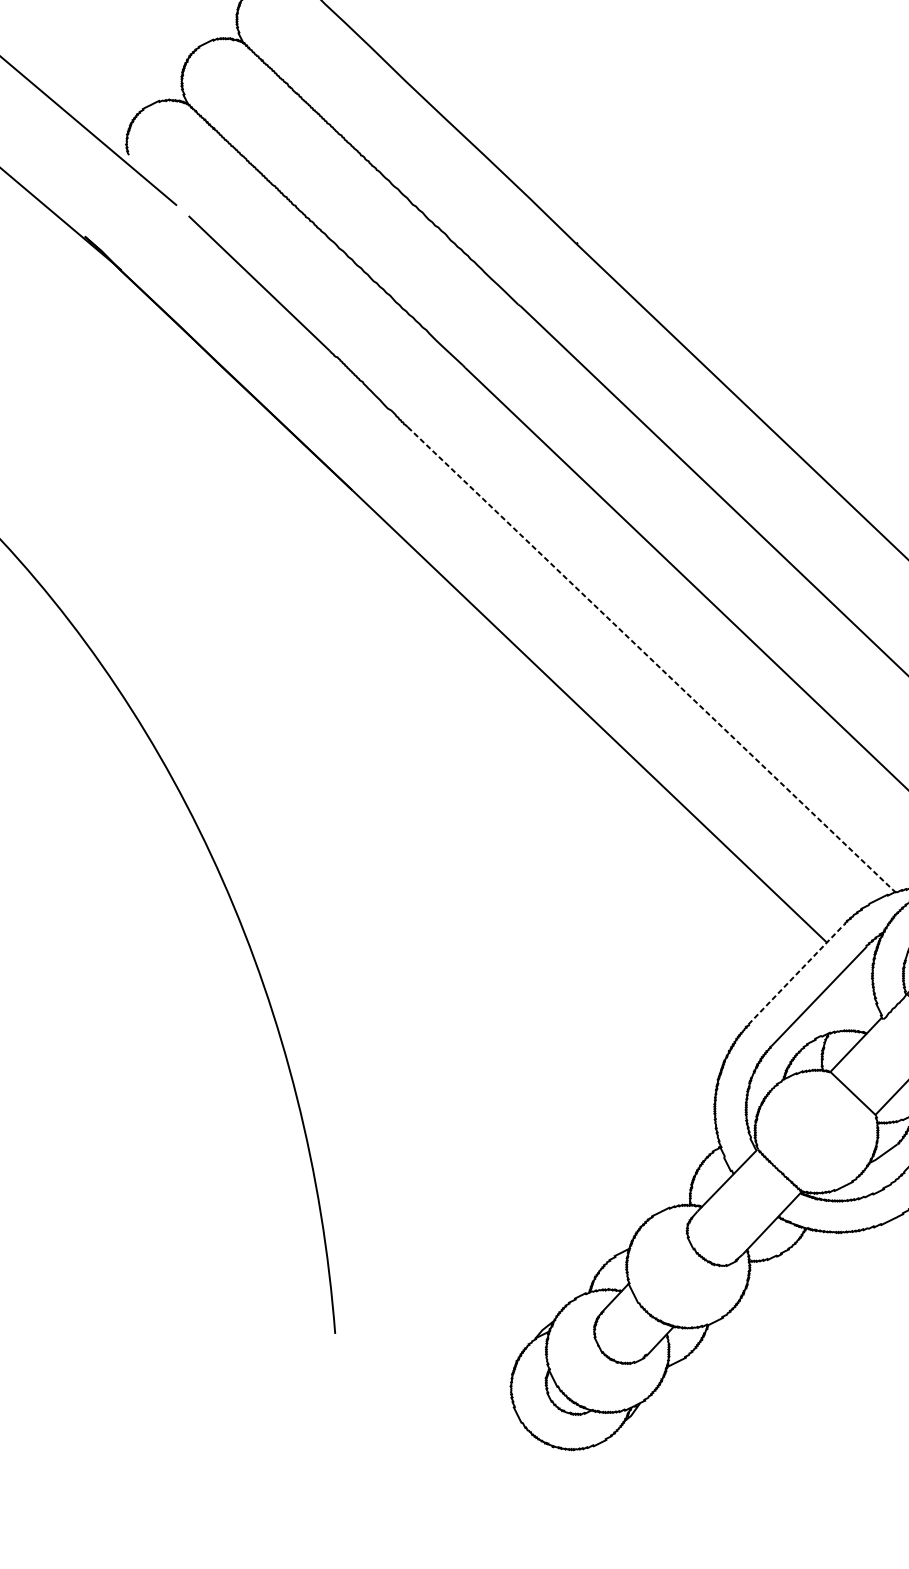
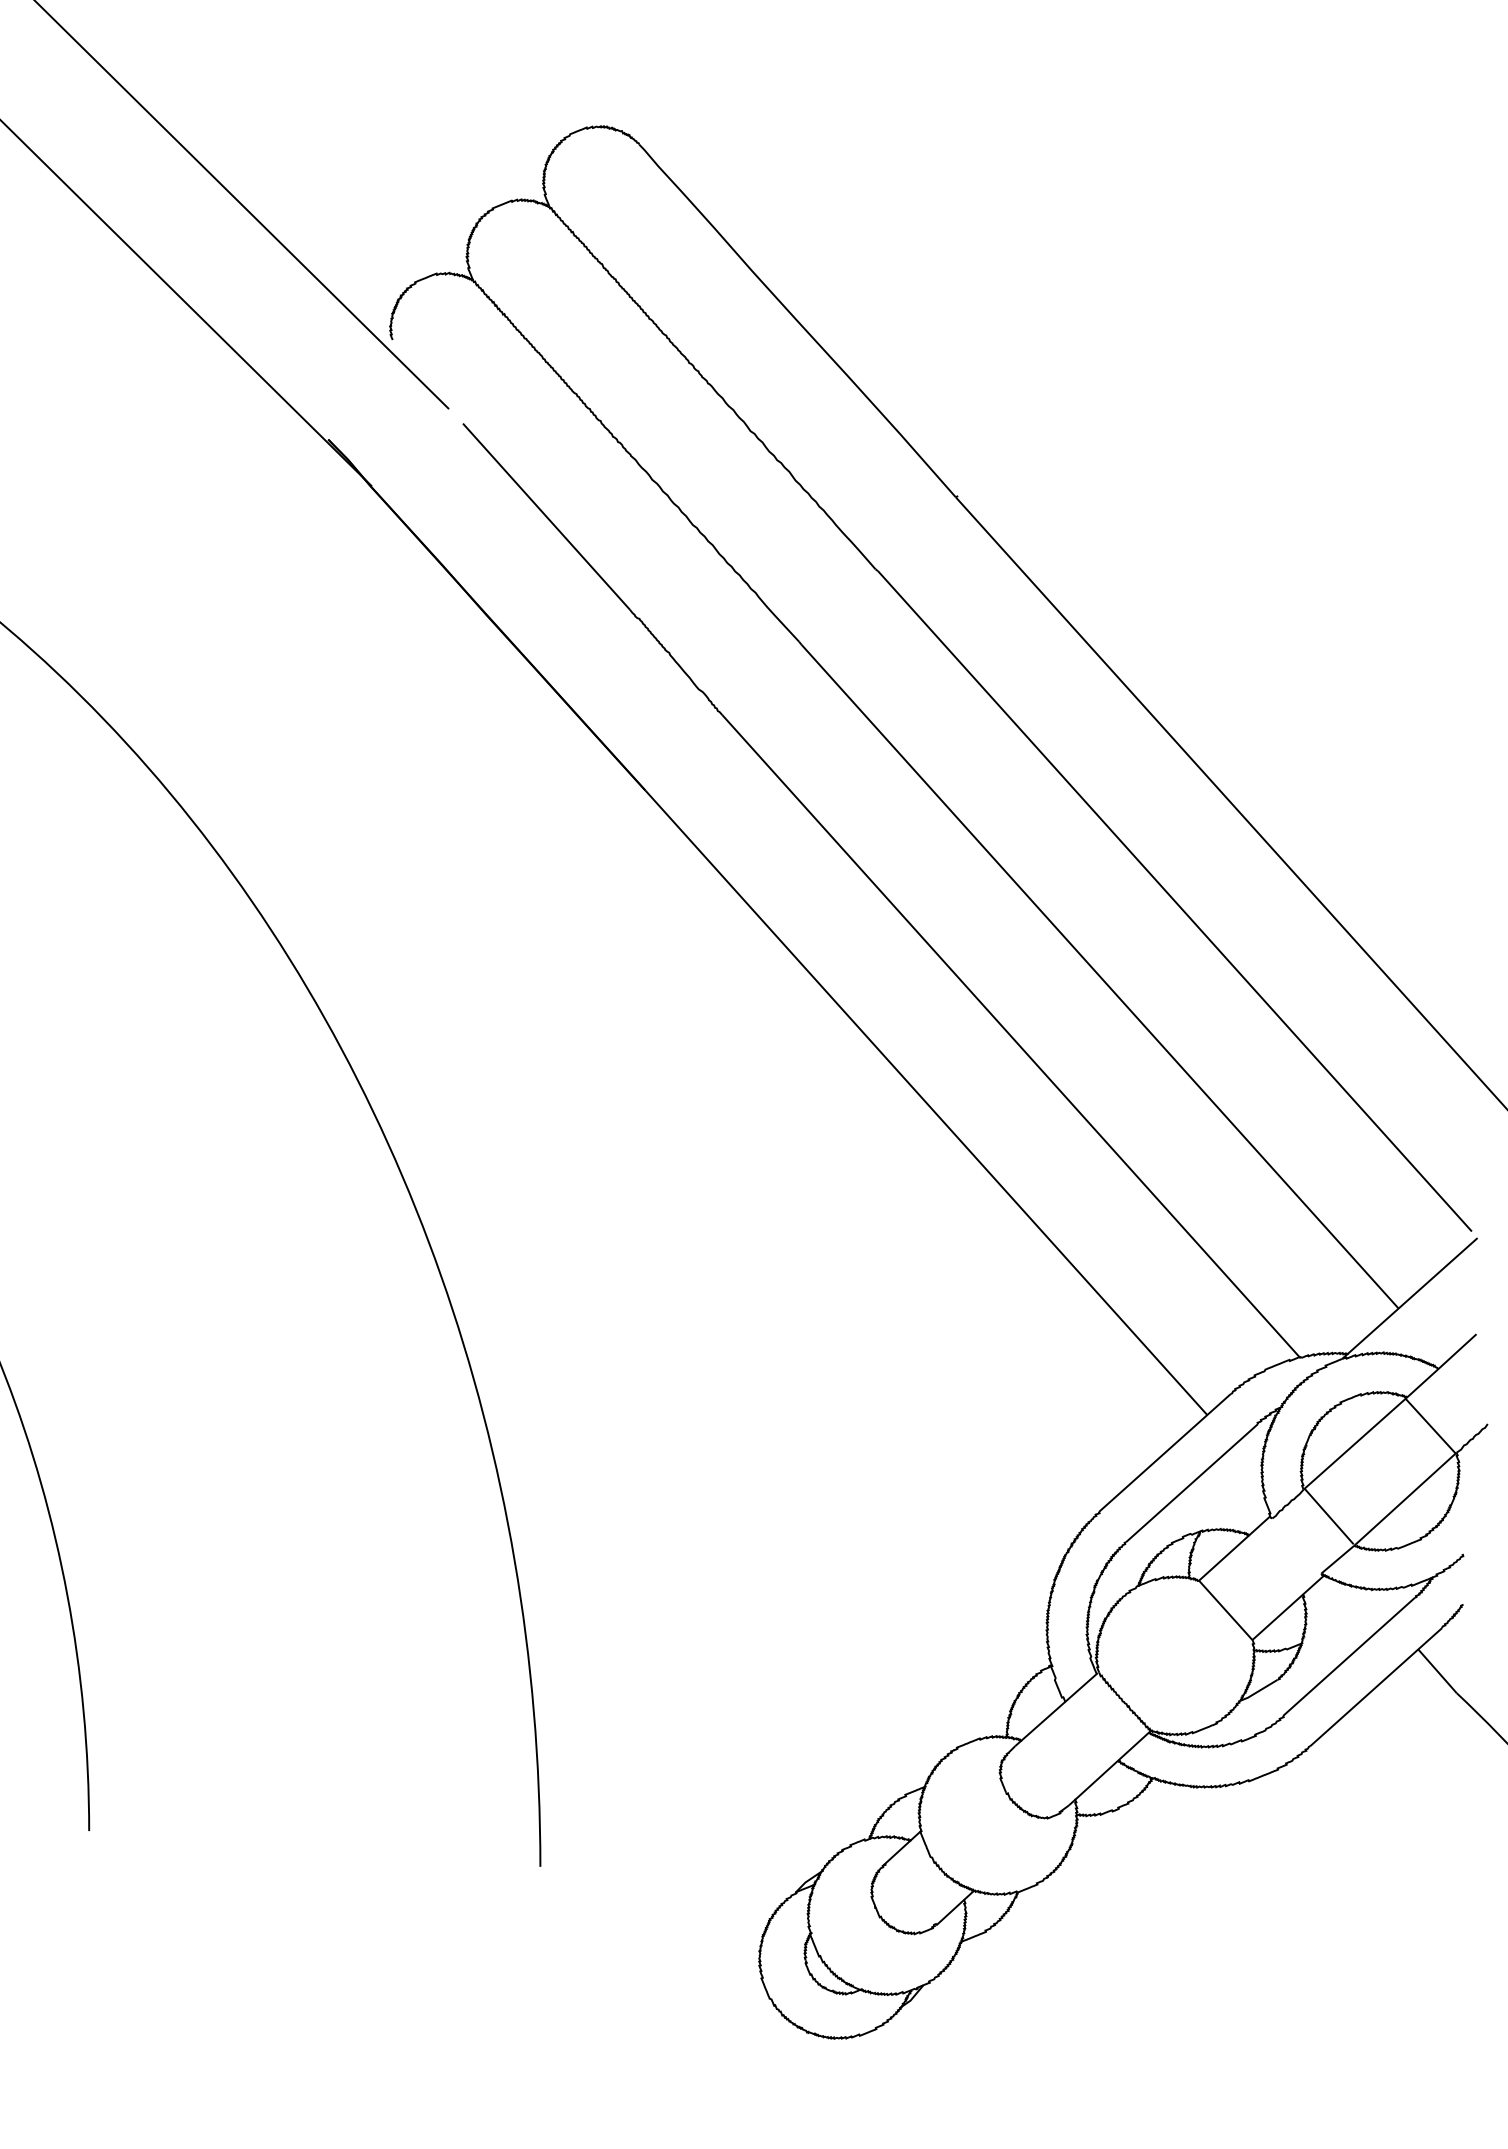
line: (652, 660) -> (1011, 1037), dashed -> solid
line: (796, 974) -> (1165, 1452), dashed -> solid

